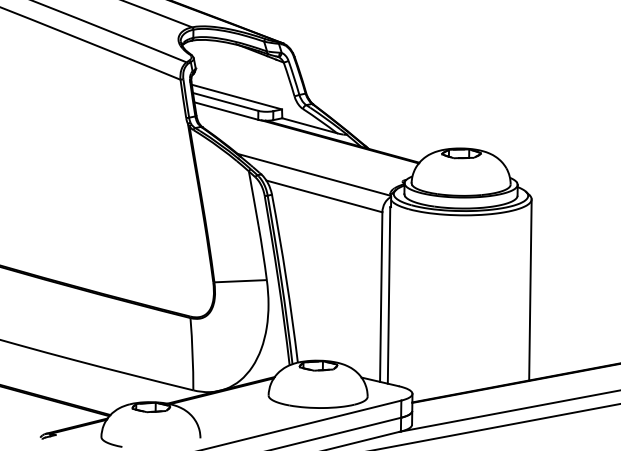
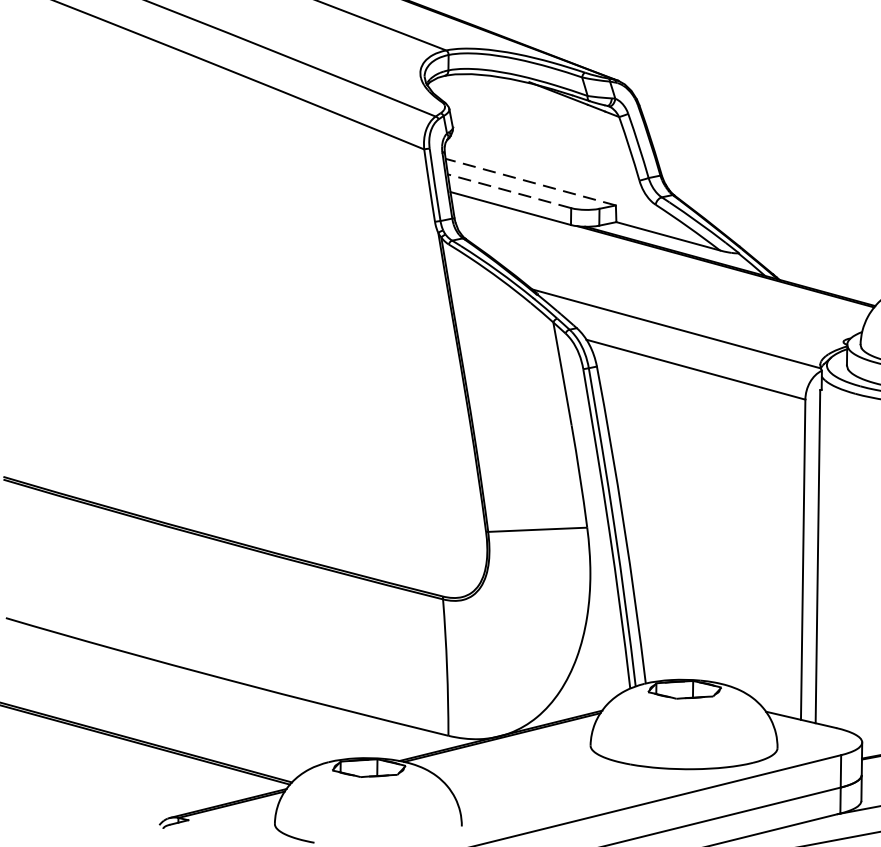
line: (236, 97) -> (529, 182), solid -> dashed
line: (225, 101) -> (509, 190), solid -> dashed

